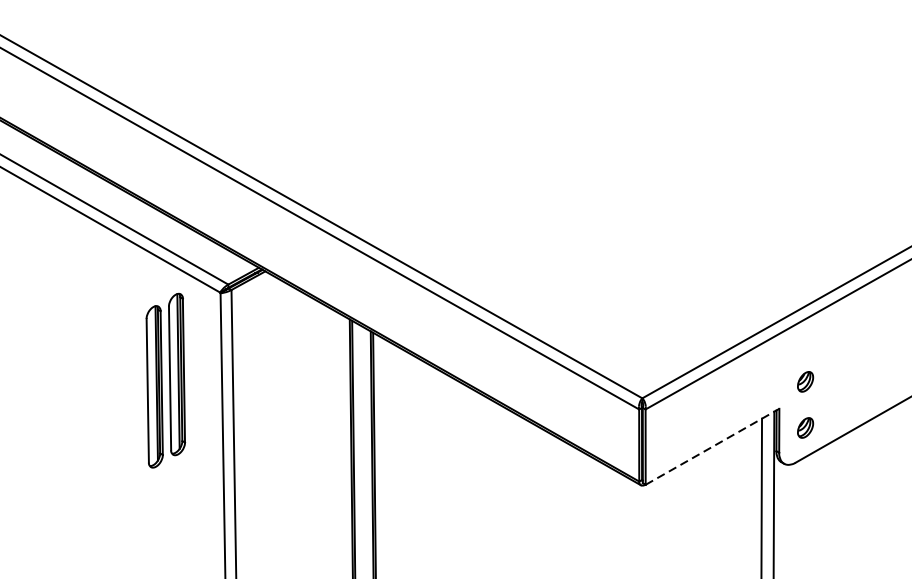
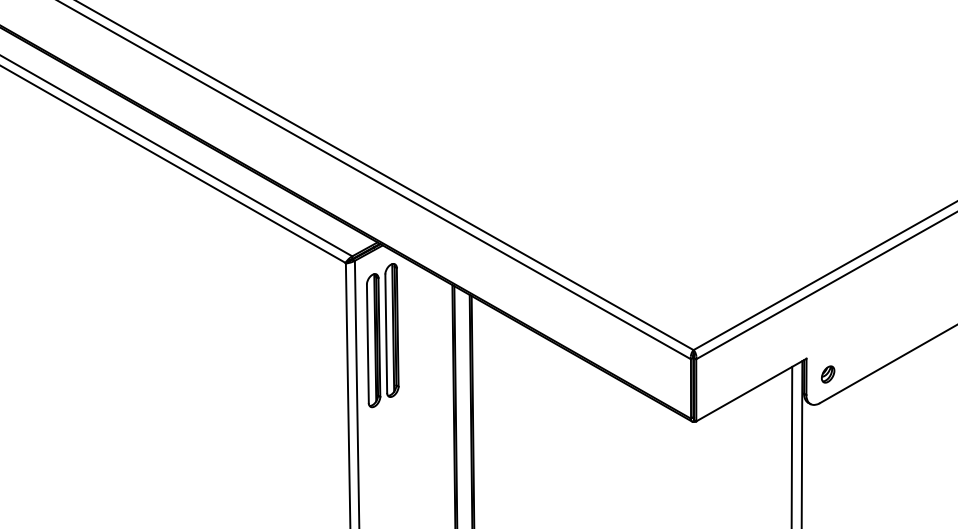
part: (165, 380) -> (382, 335), moved
part: (806, 381) -> (828, 336), removed
line: (712, 446) -> (751, 389), dashed -> solid

